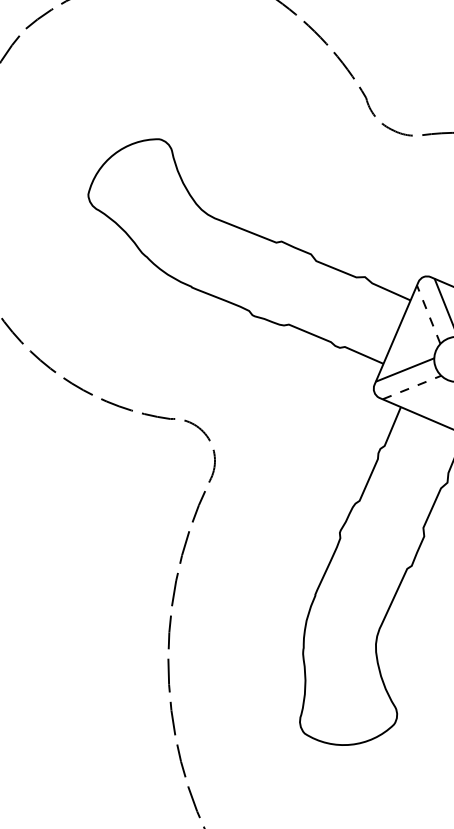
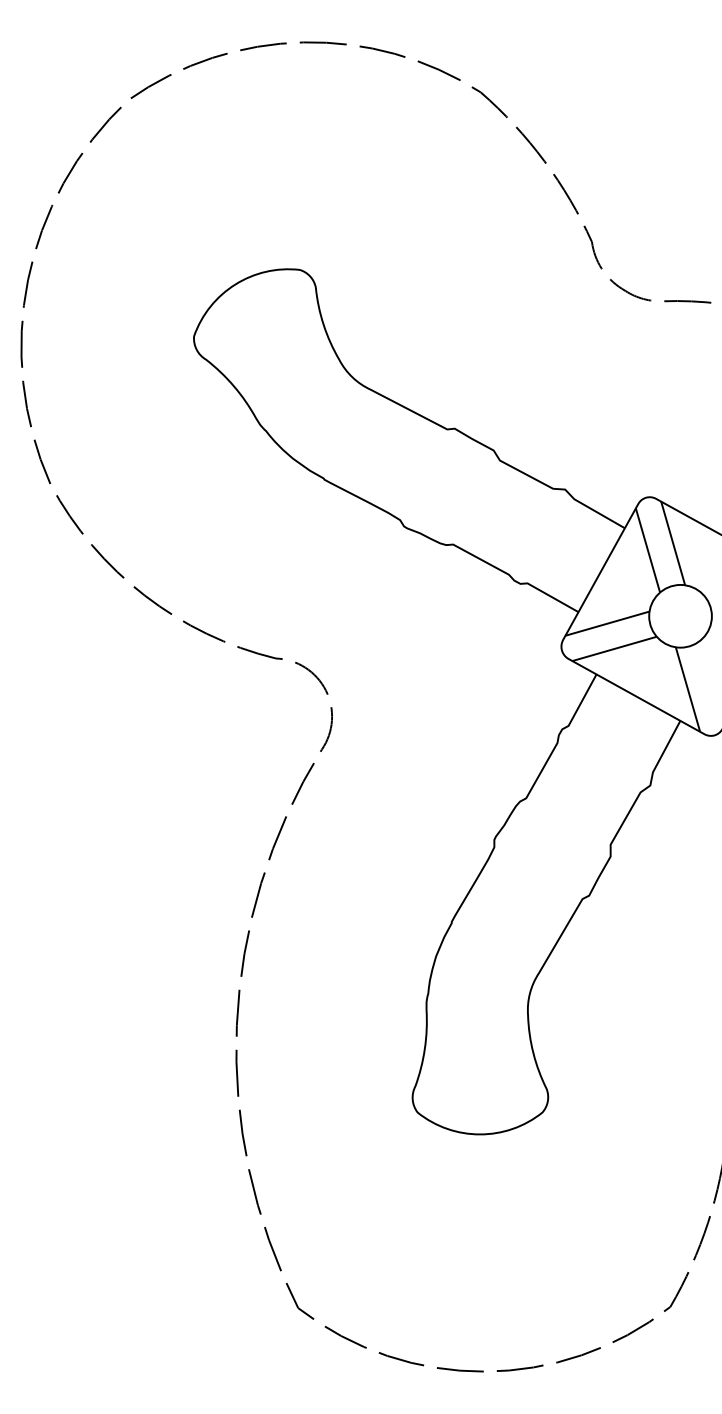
line: (428, 314) -> (647, 550), dashed -> solid
line: (411, 387) -> (614, 648), dashed -> solid

